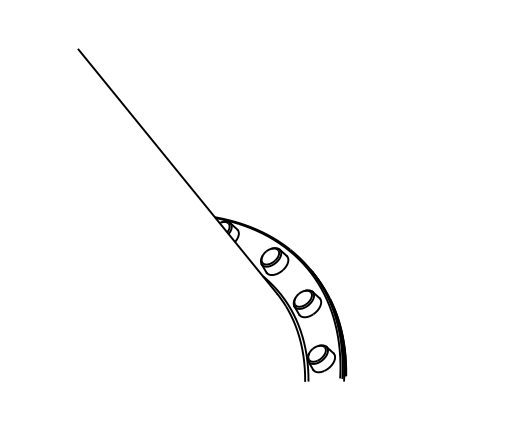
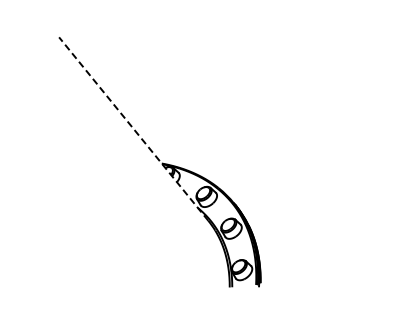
line: (177, 170) -> (133, 128), solid -> dashed

